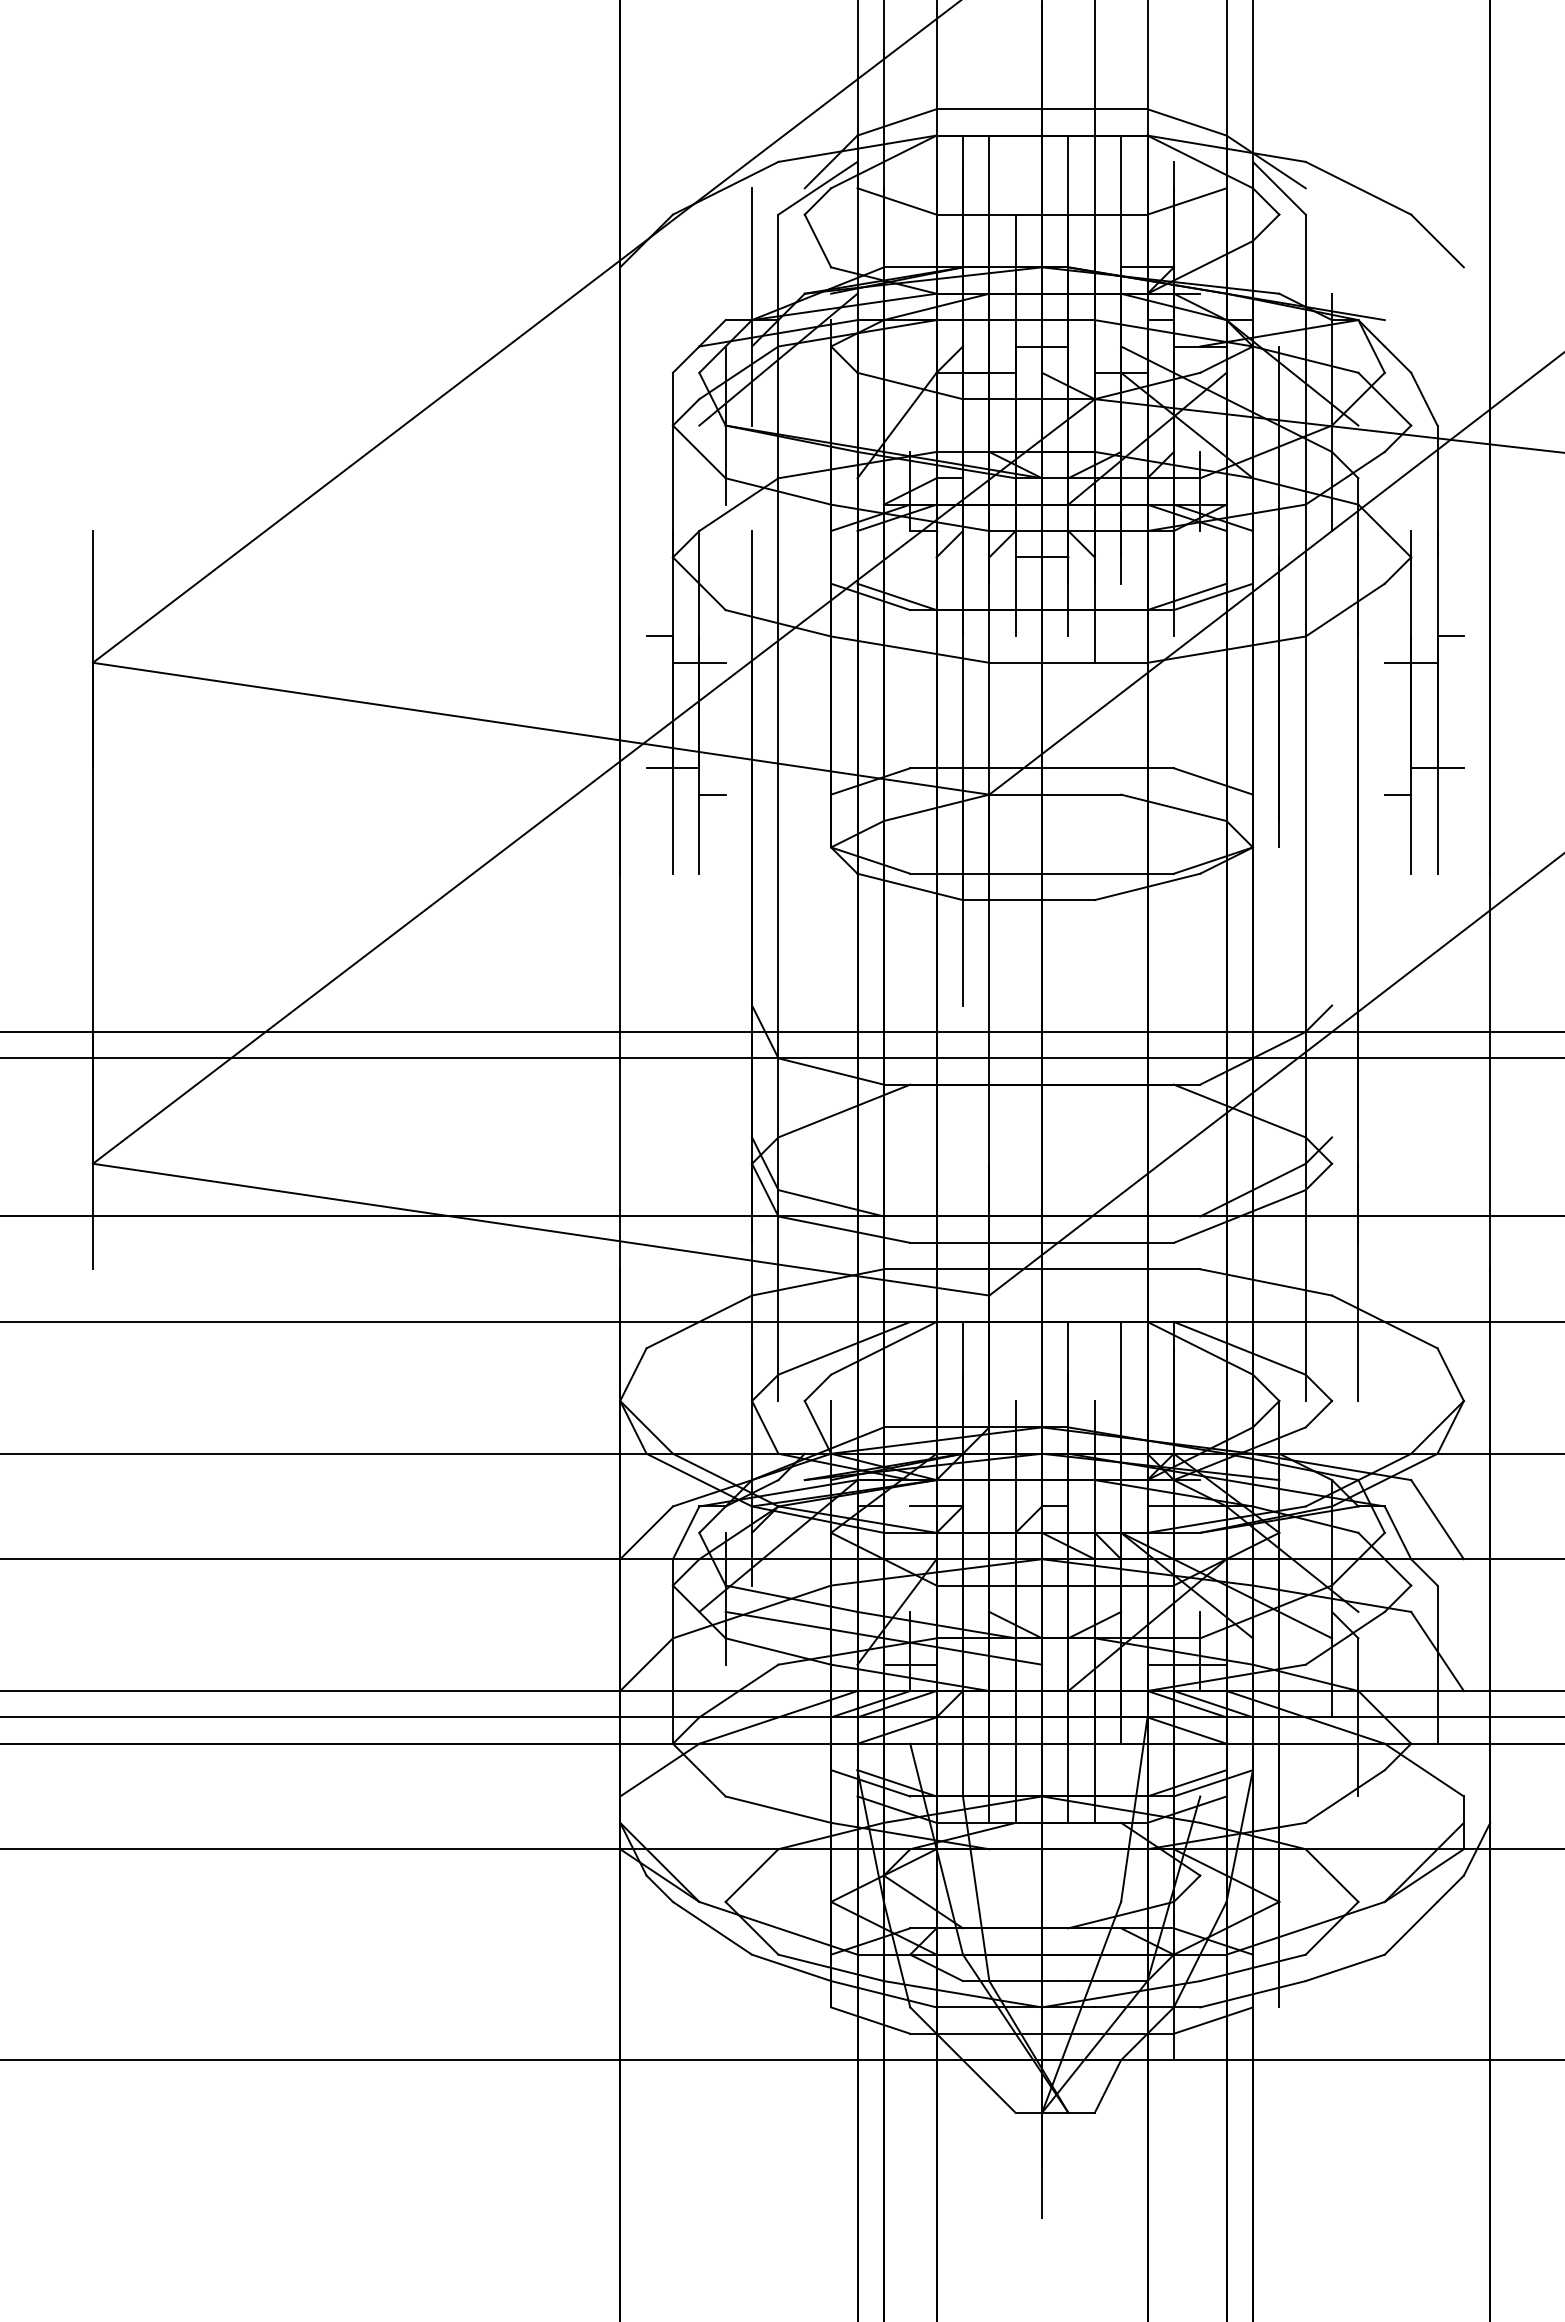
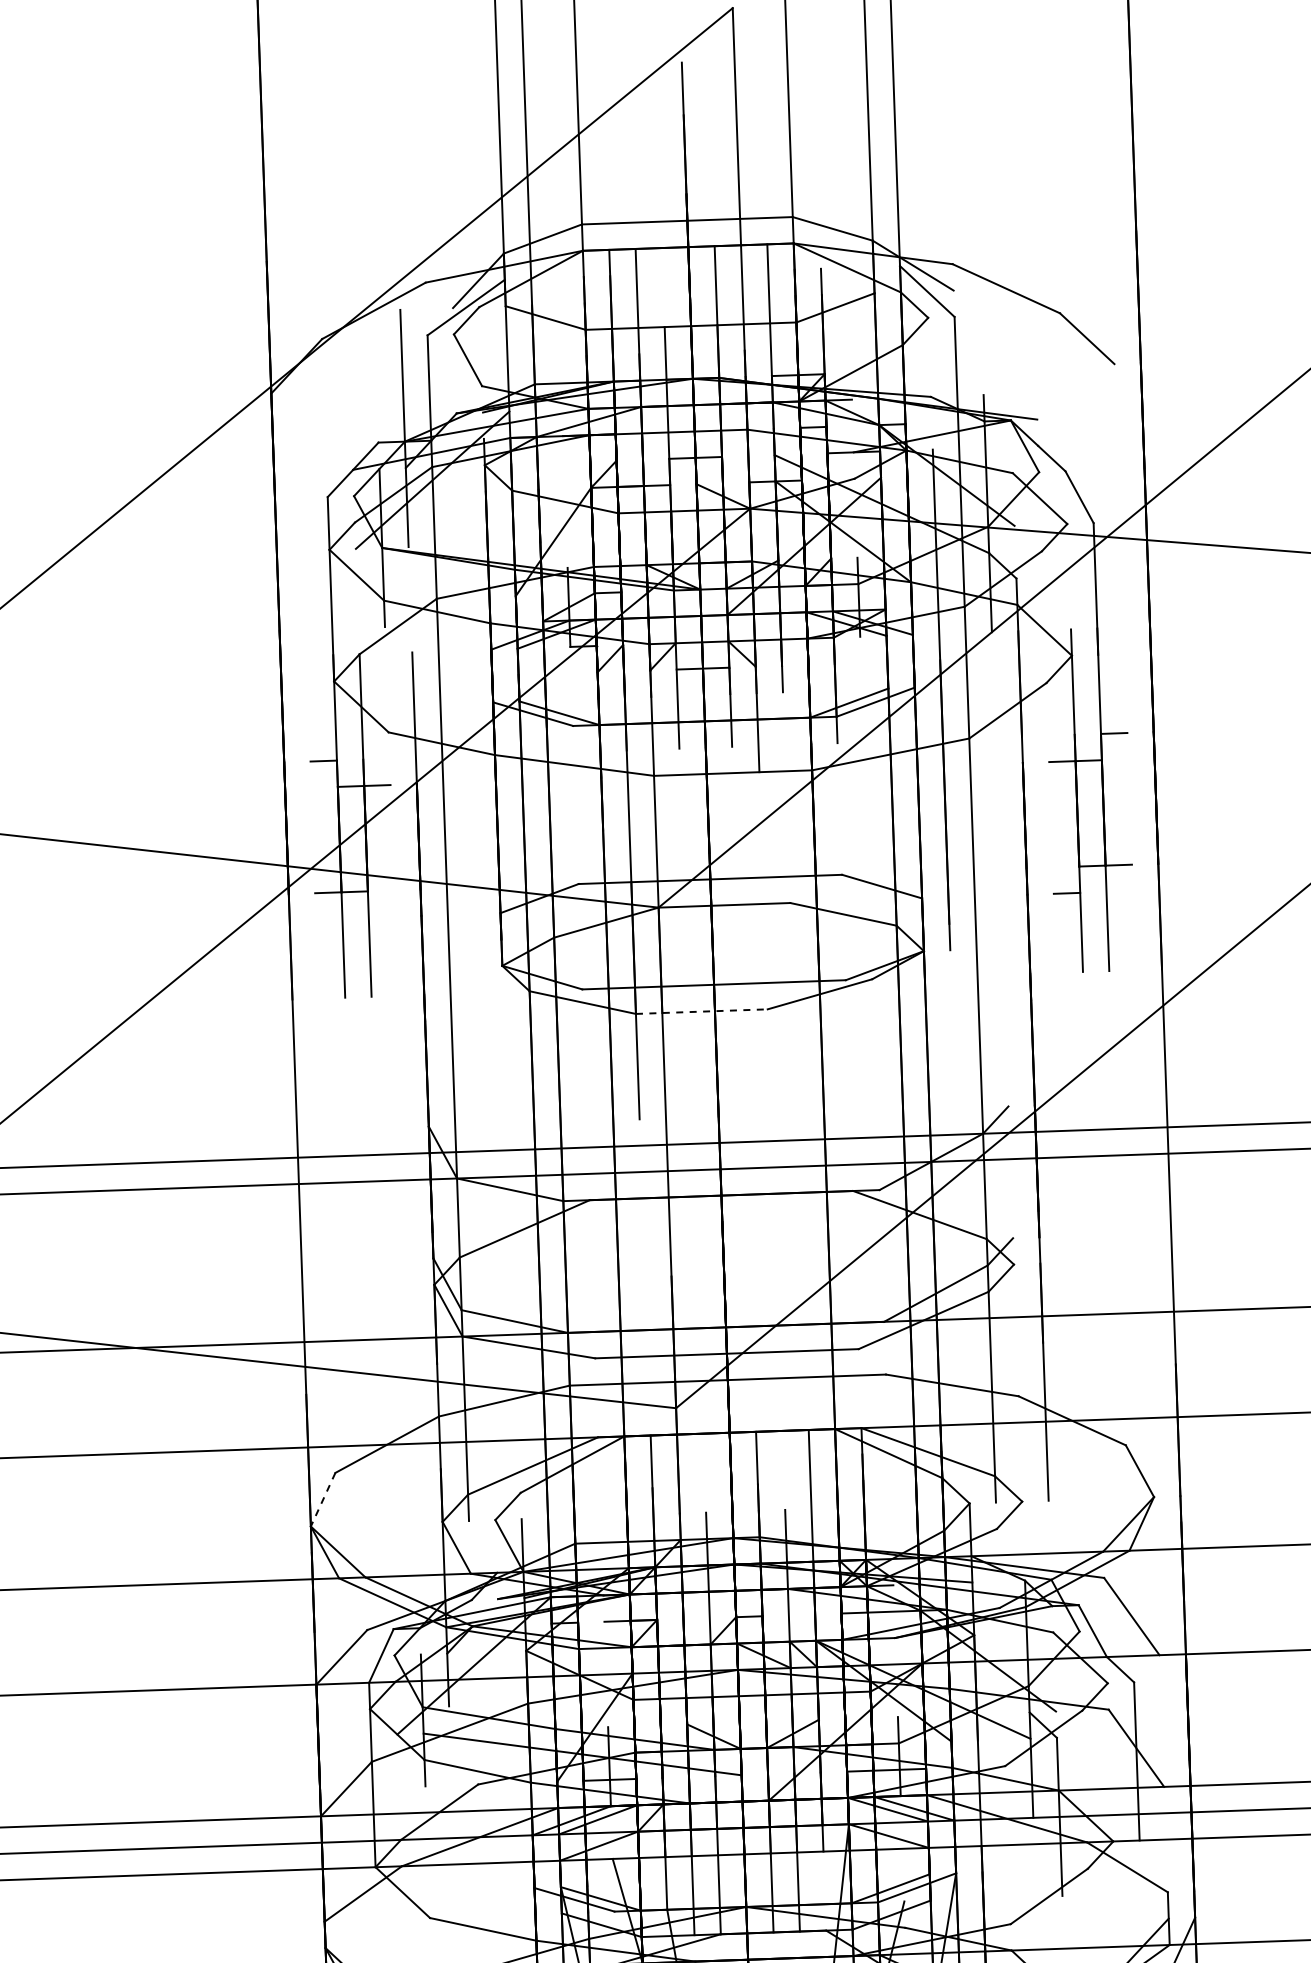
line: (712, 794) -> (381, 917), removed
line: (1028, 900) -> (701, 1012), solid -> dashed
line: (633, 1375) -> (323, 1500), solid -> dashed

